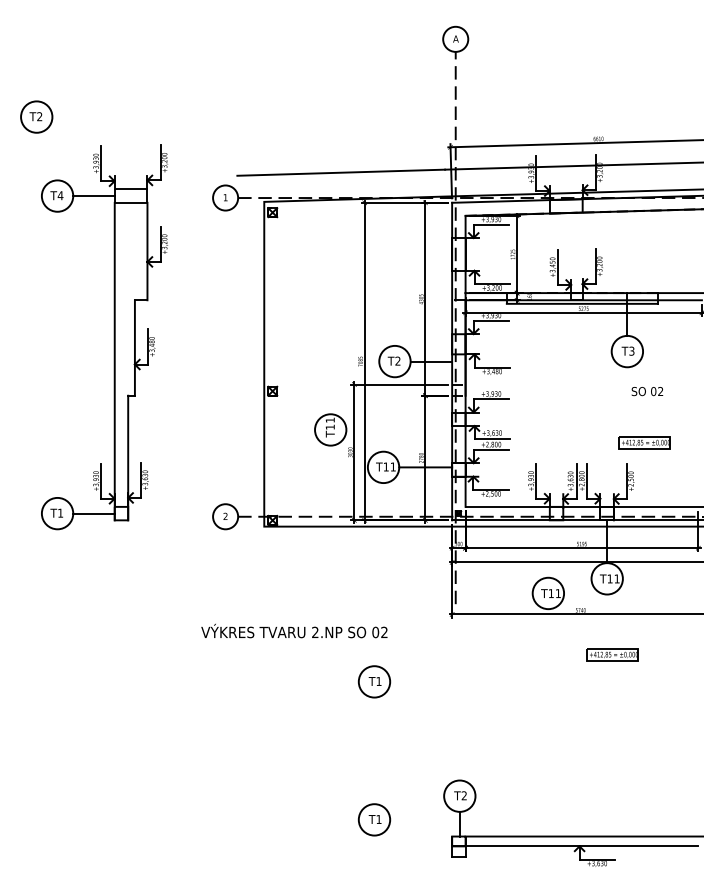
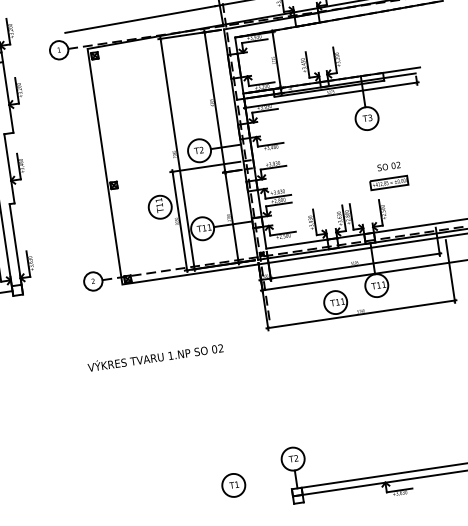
text: (647, 391) -> (389, 166), moved
text: (315, 631) -> (170, 355), 2.NP -> 1.NP
part: (612, 654) -> (388, 339), removed
part: (374, 681) -> (218, 385), removed

